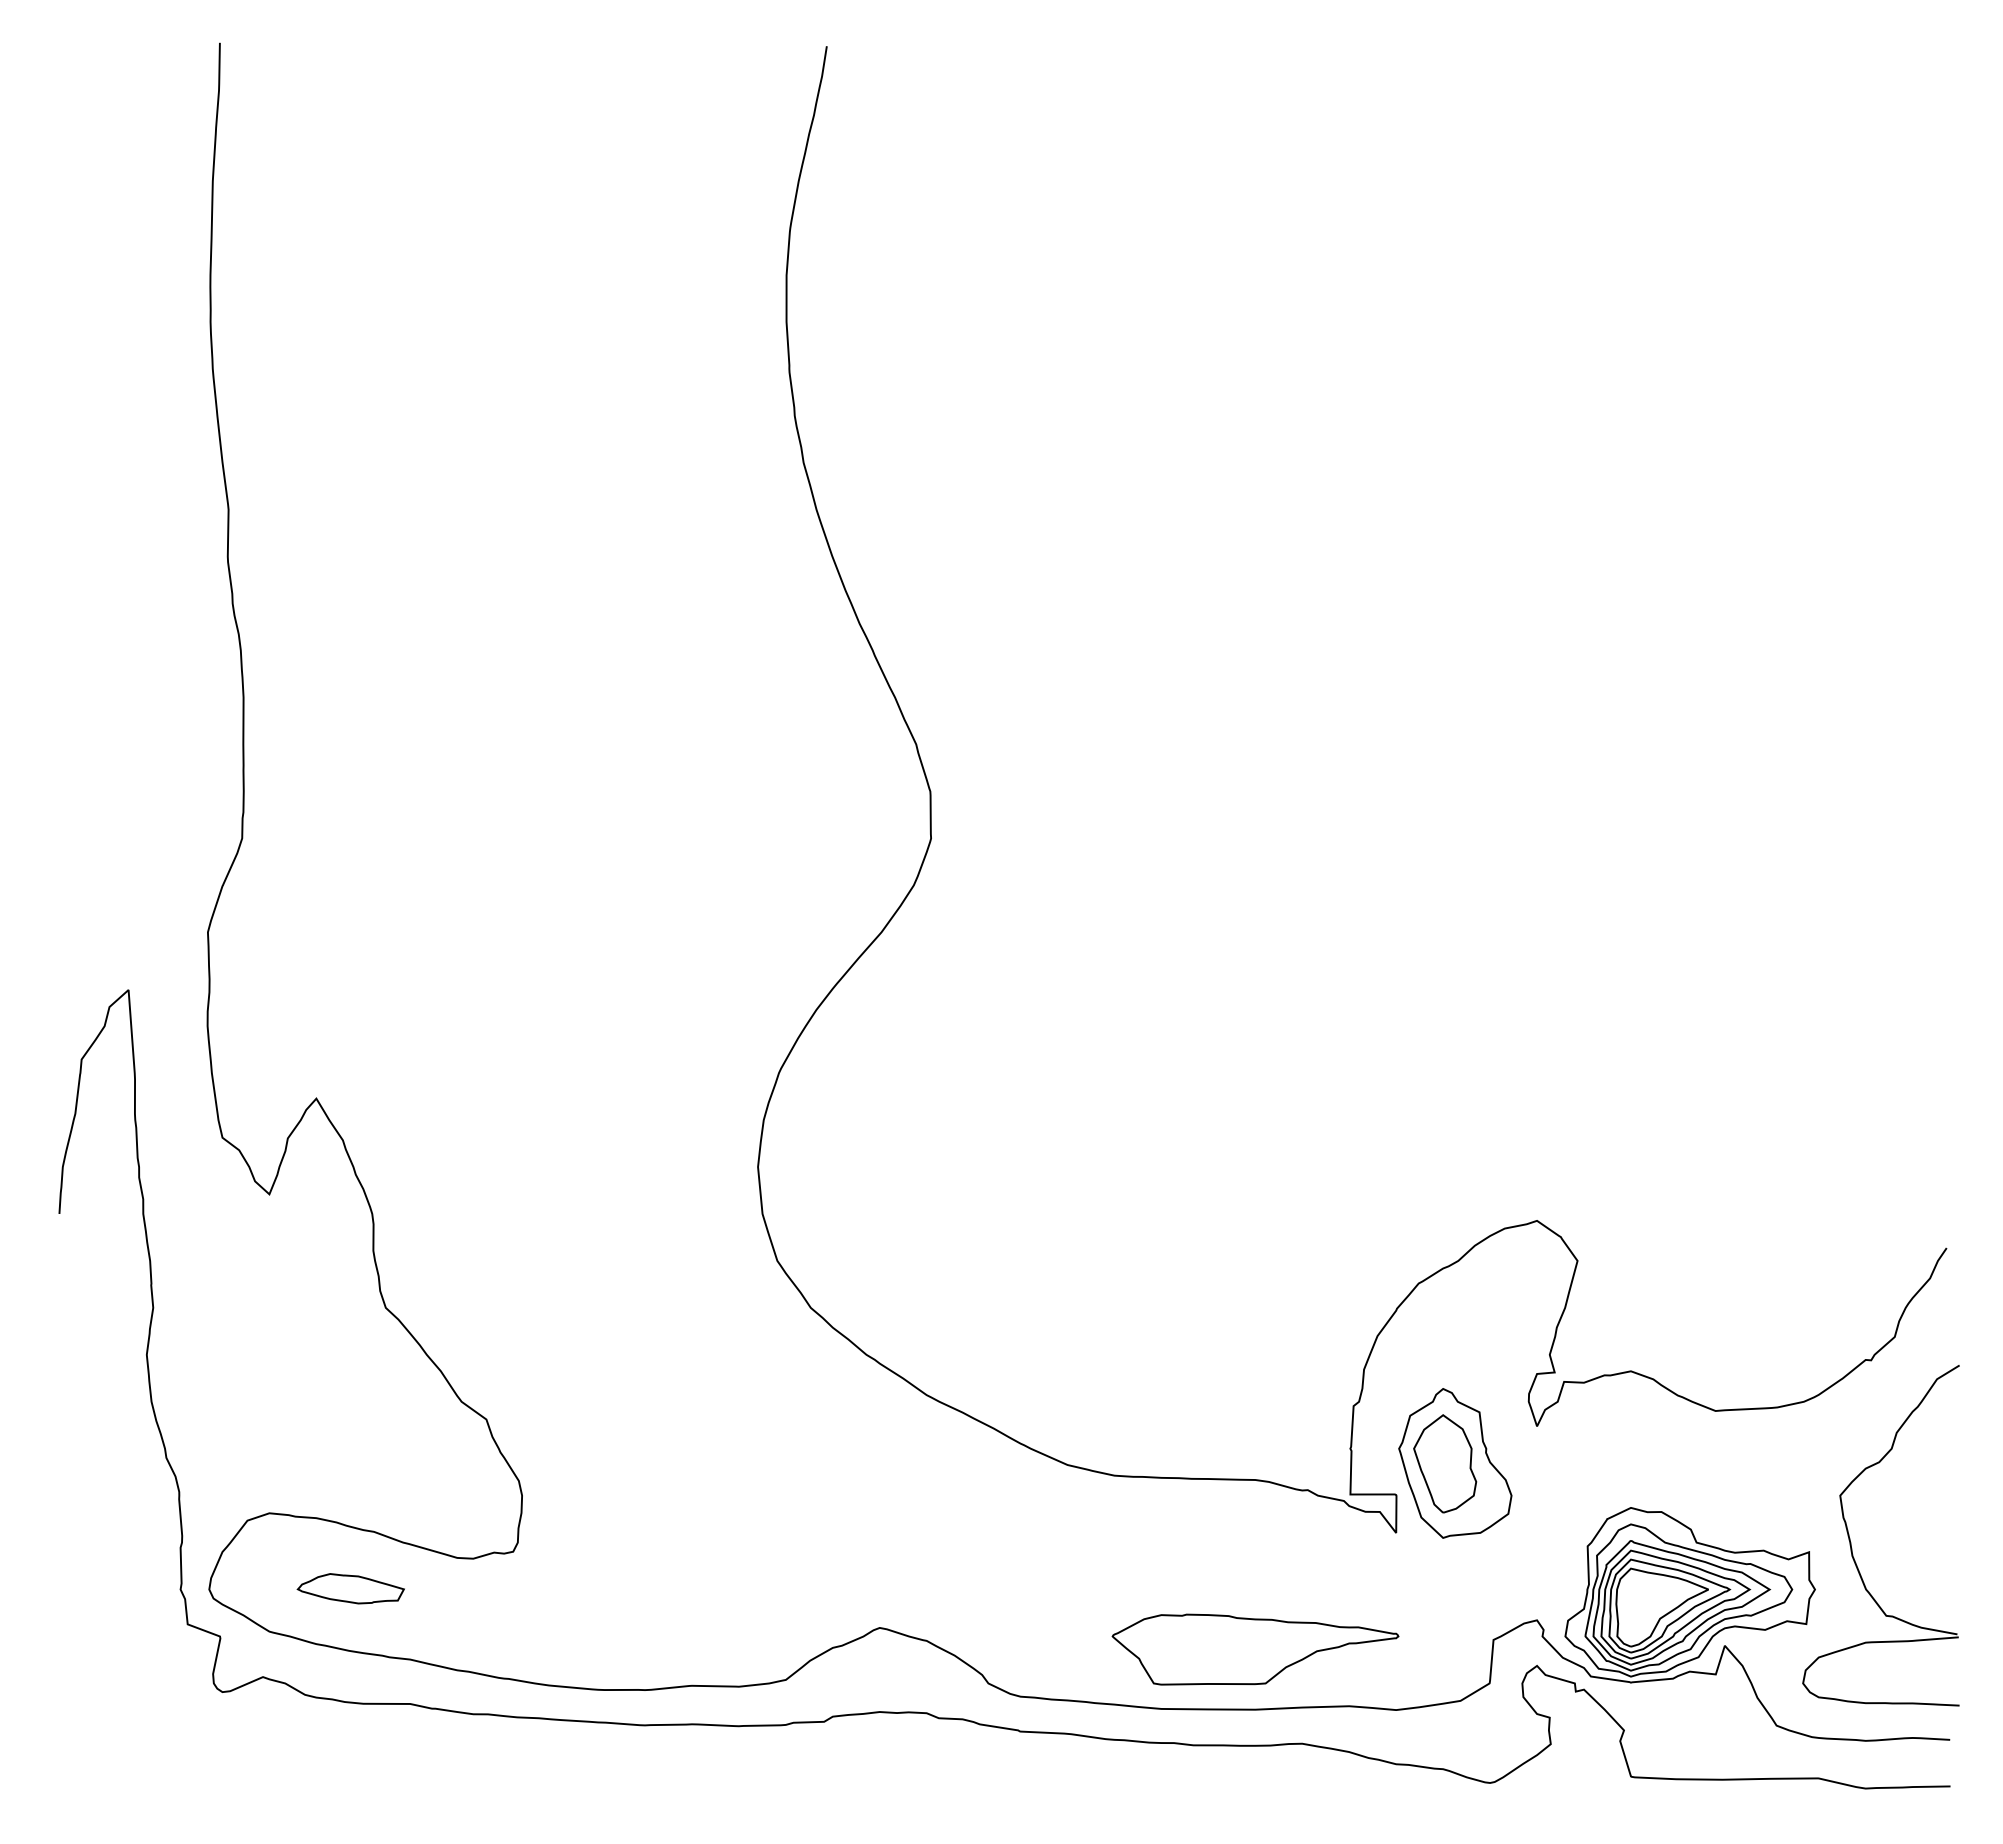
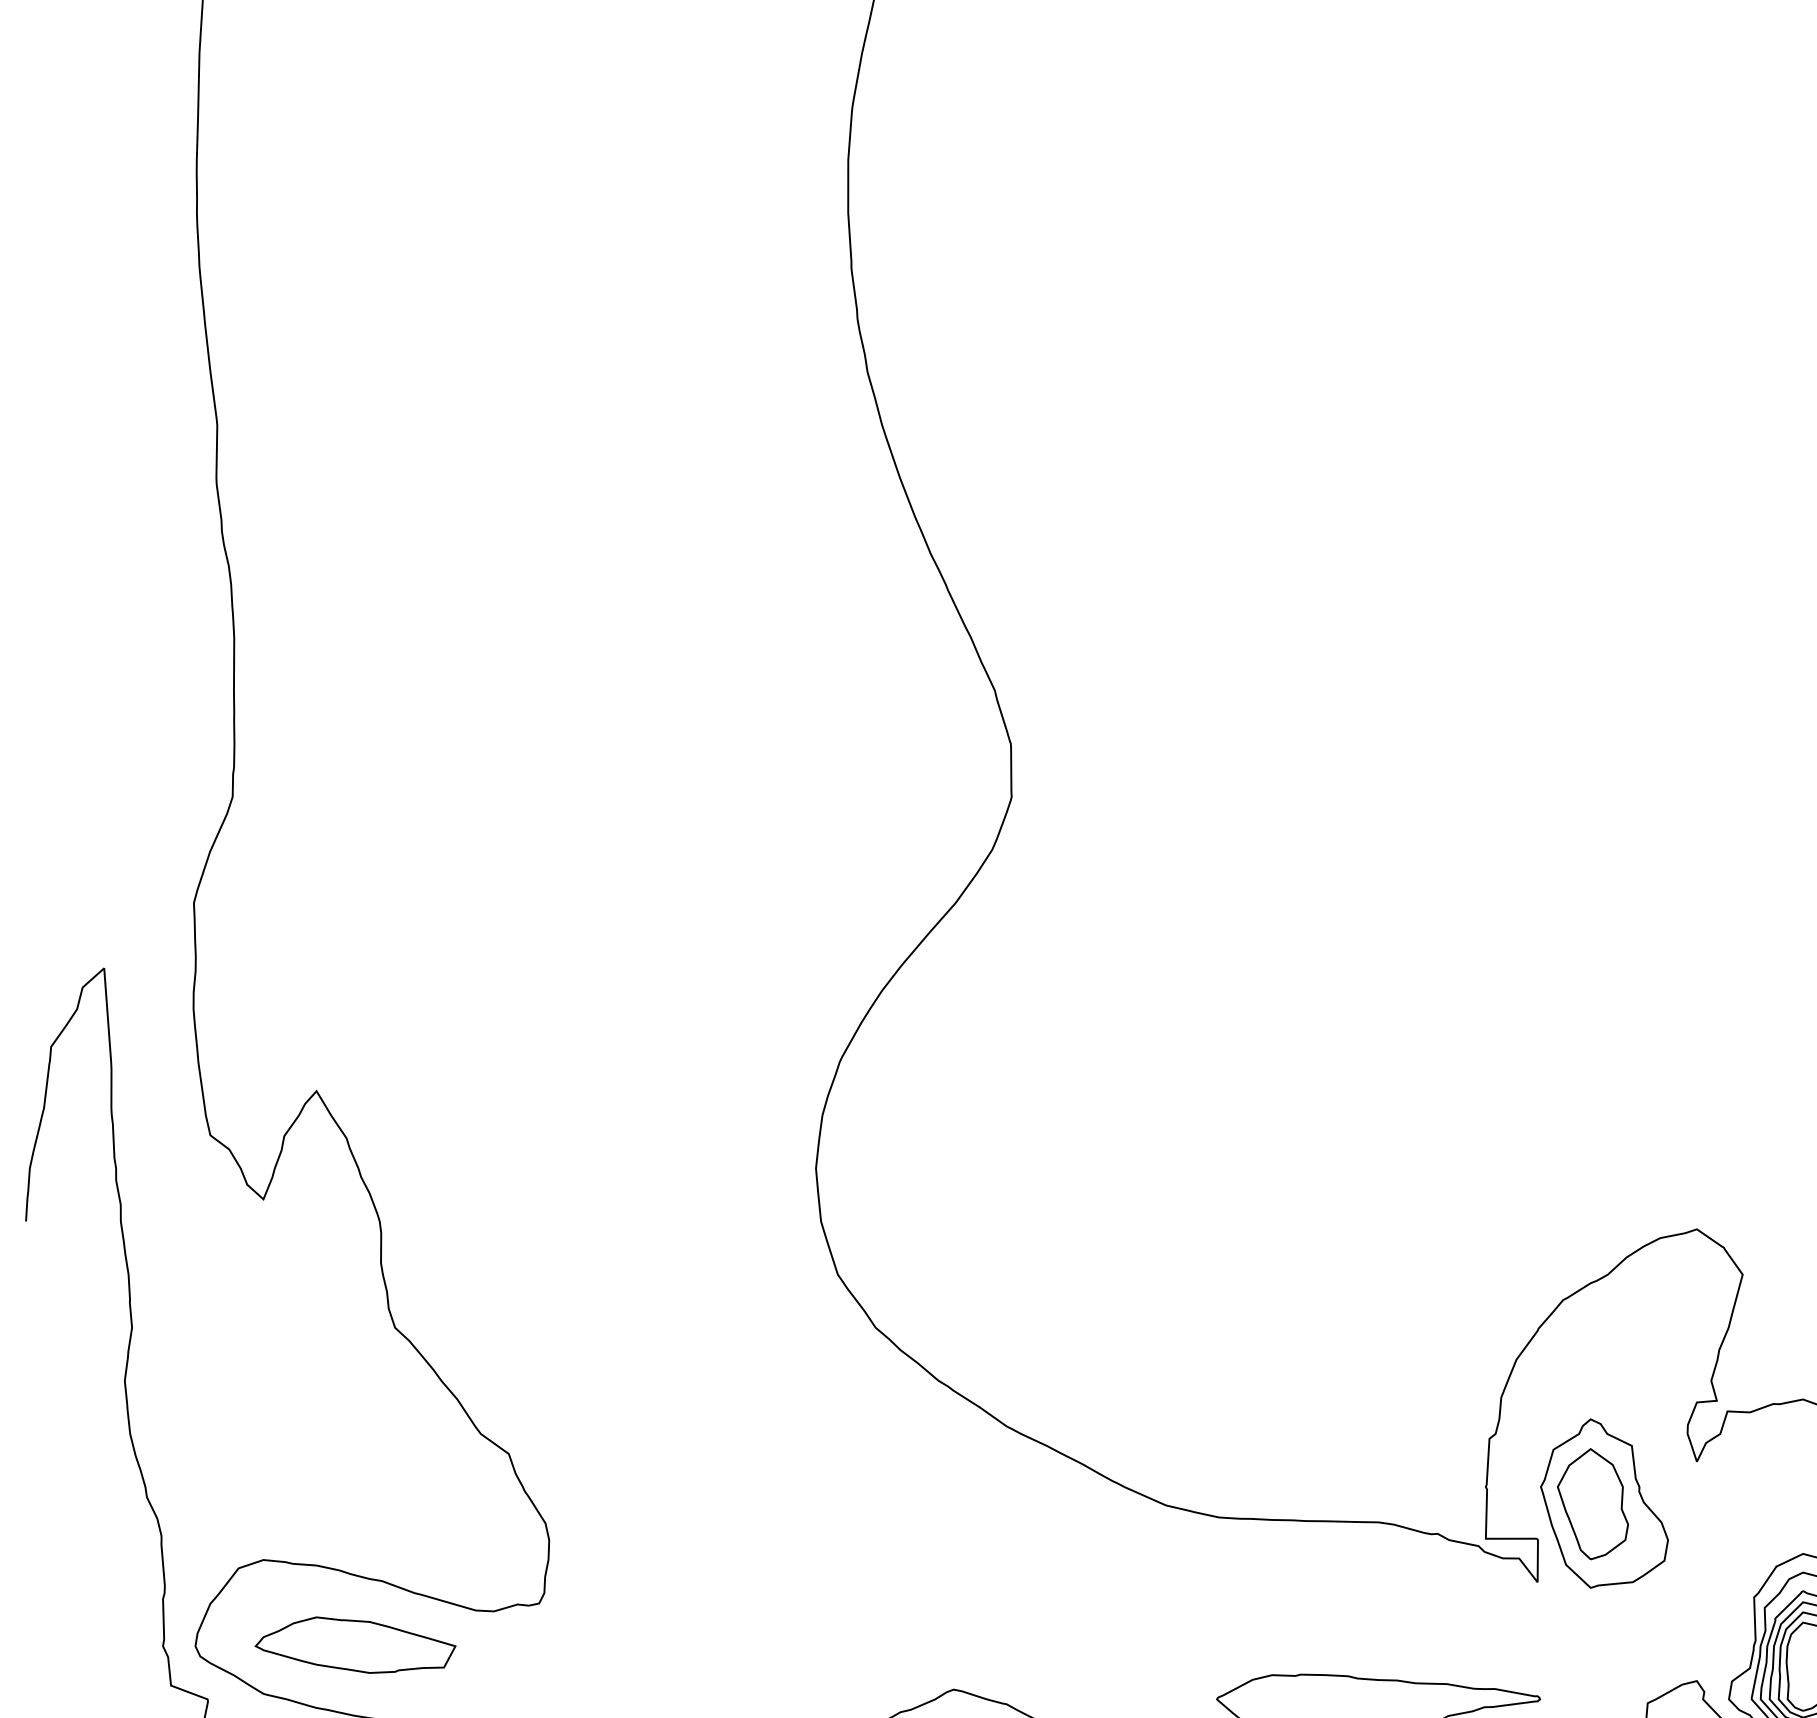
part: (350, 1588) -> (355, 1645), size x1.67

